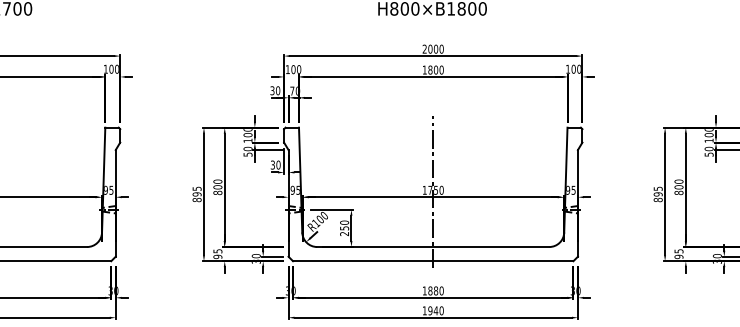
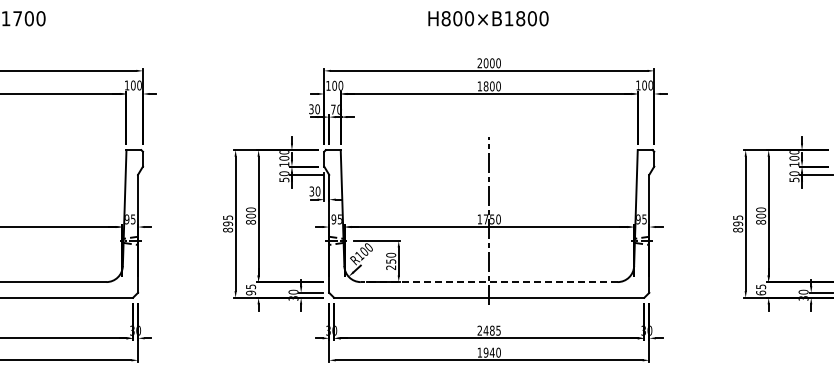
line: (432, 247) -> (488, 282), solid -> dashed
text: (679, 256) -> (761, 292), 95 -> 65
text: (432, 290) -> (488, 330), 1880 -> 2485

